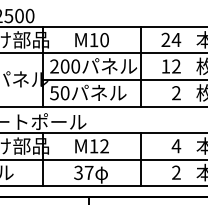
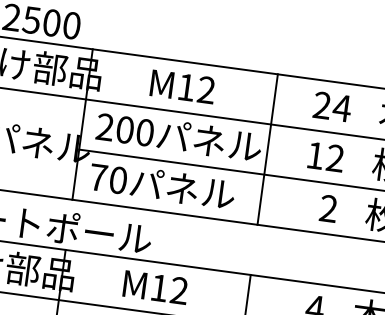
text: (104, 40) -> (206, 90), M10 -> M12
text: (54, 93) -> (98, 178), 50 -> 70

